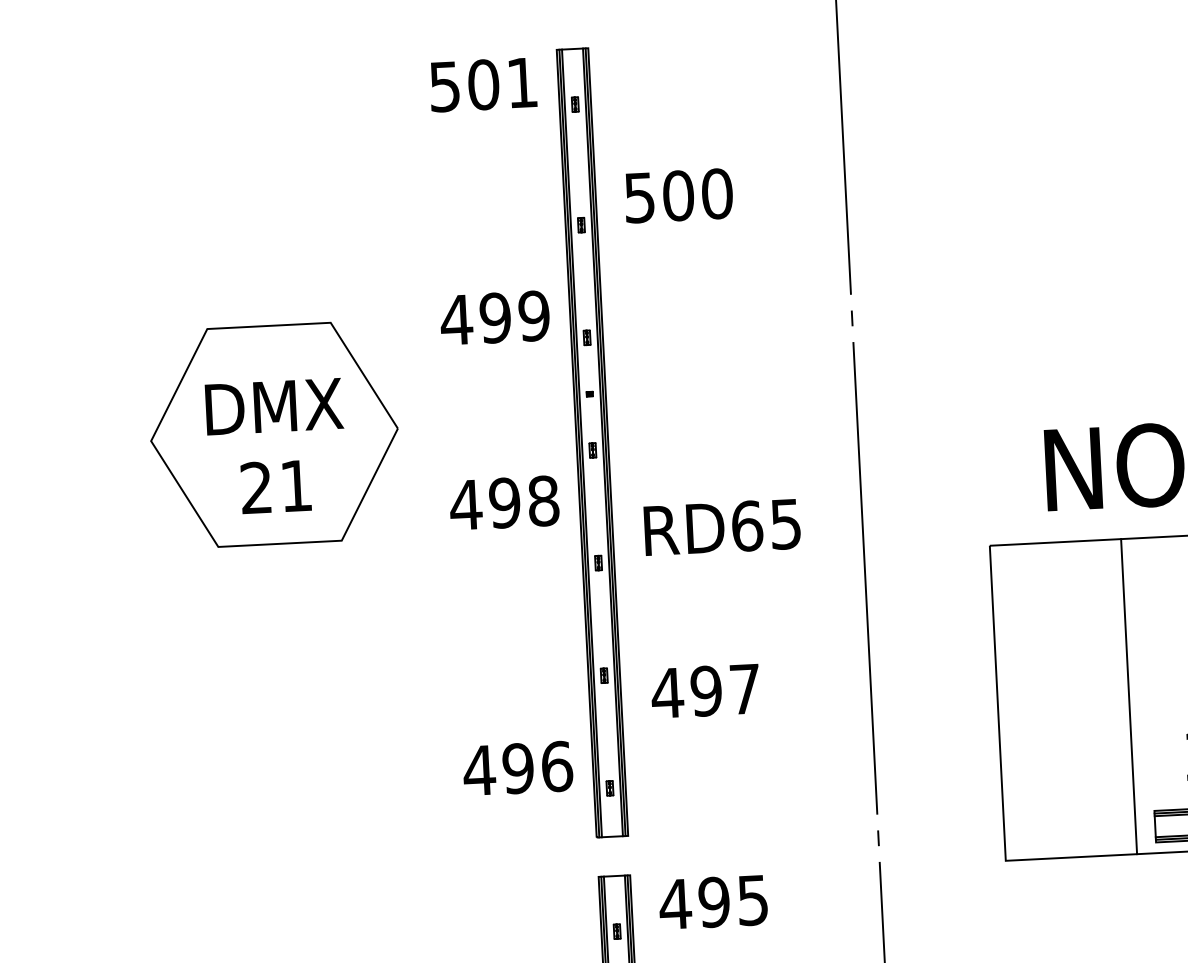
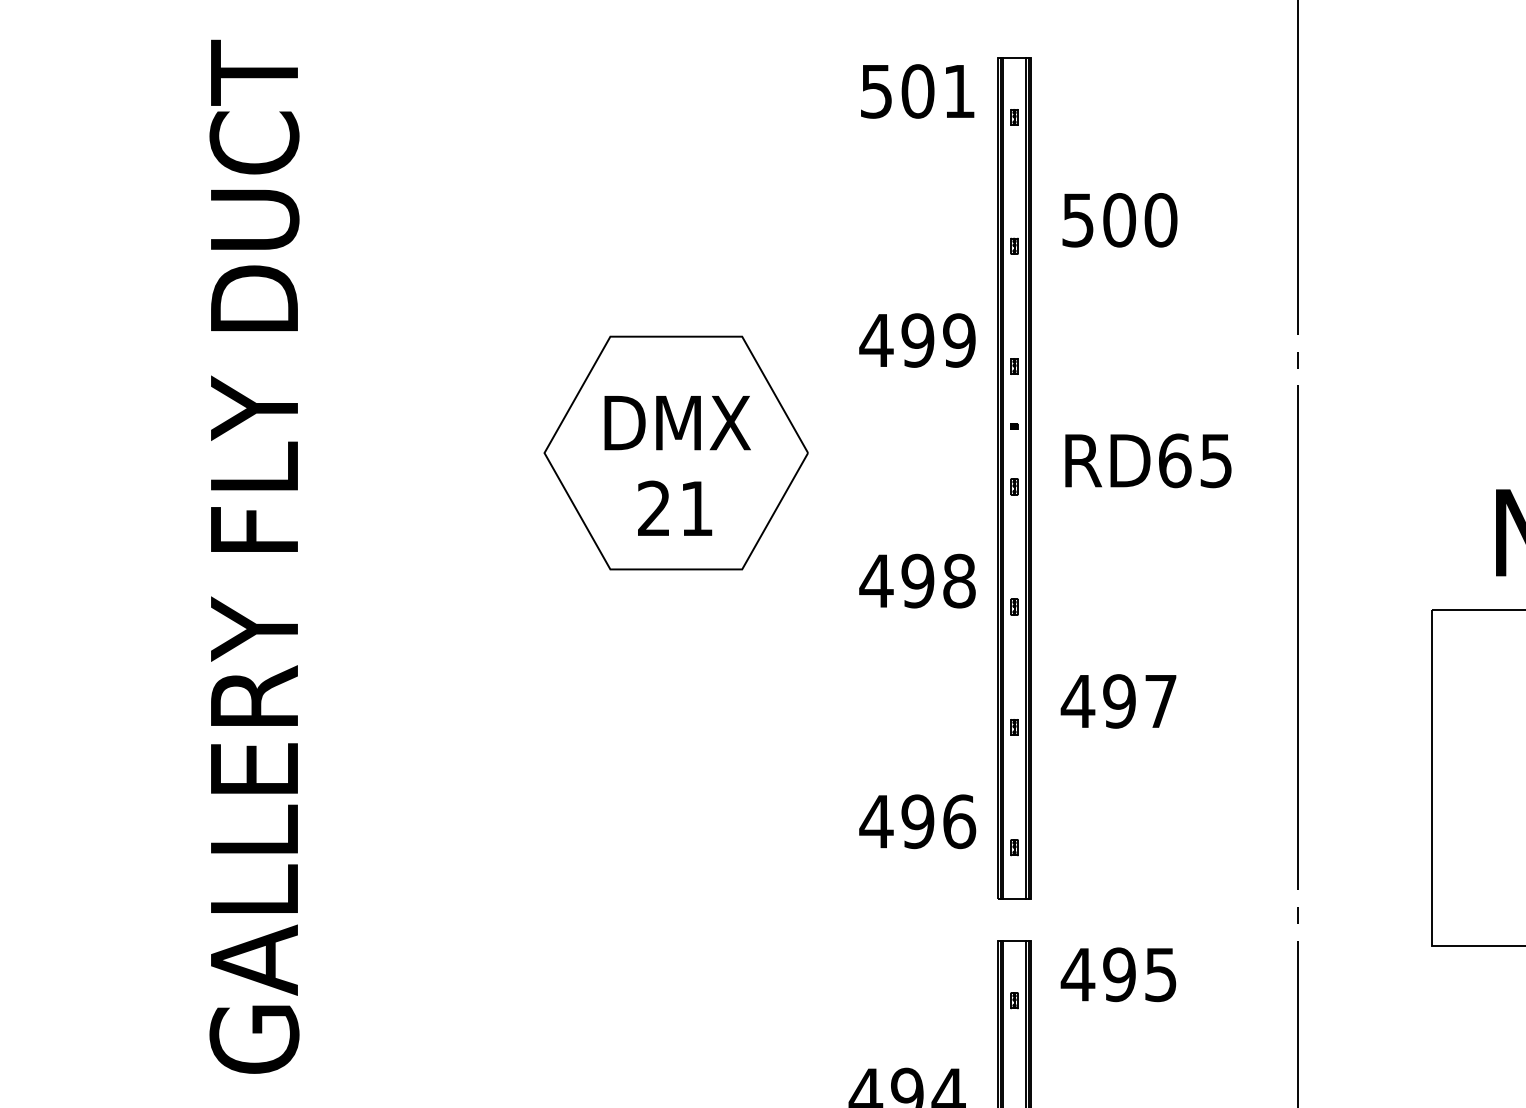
text: (504, 502) -> (917, 580), moved
text: (722, 527) -> (1148, 460), moved
text: (705, 691) -> (1118, 701), moved

